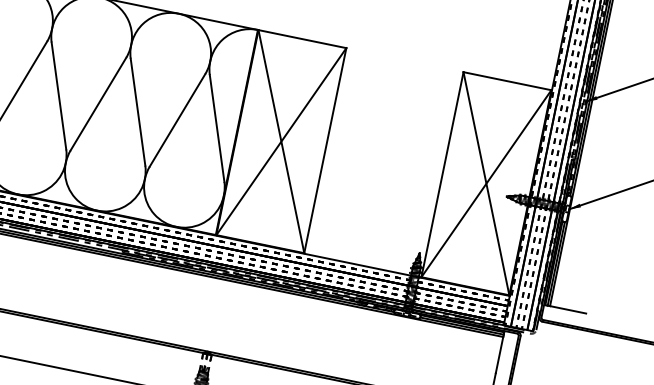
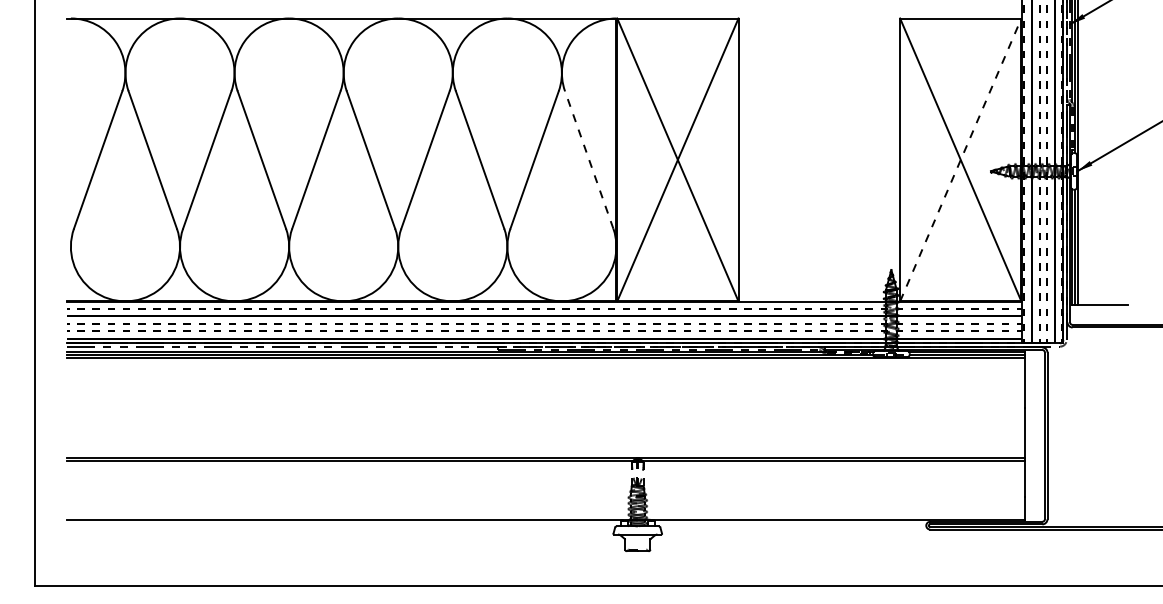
line: (217, 128) -> (589, 159), solid -> dashed
line: (486, 183) -> (960, 159), solid -> dashed

